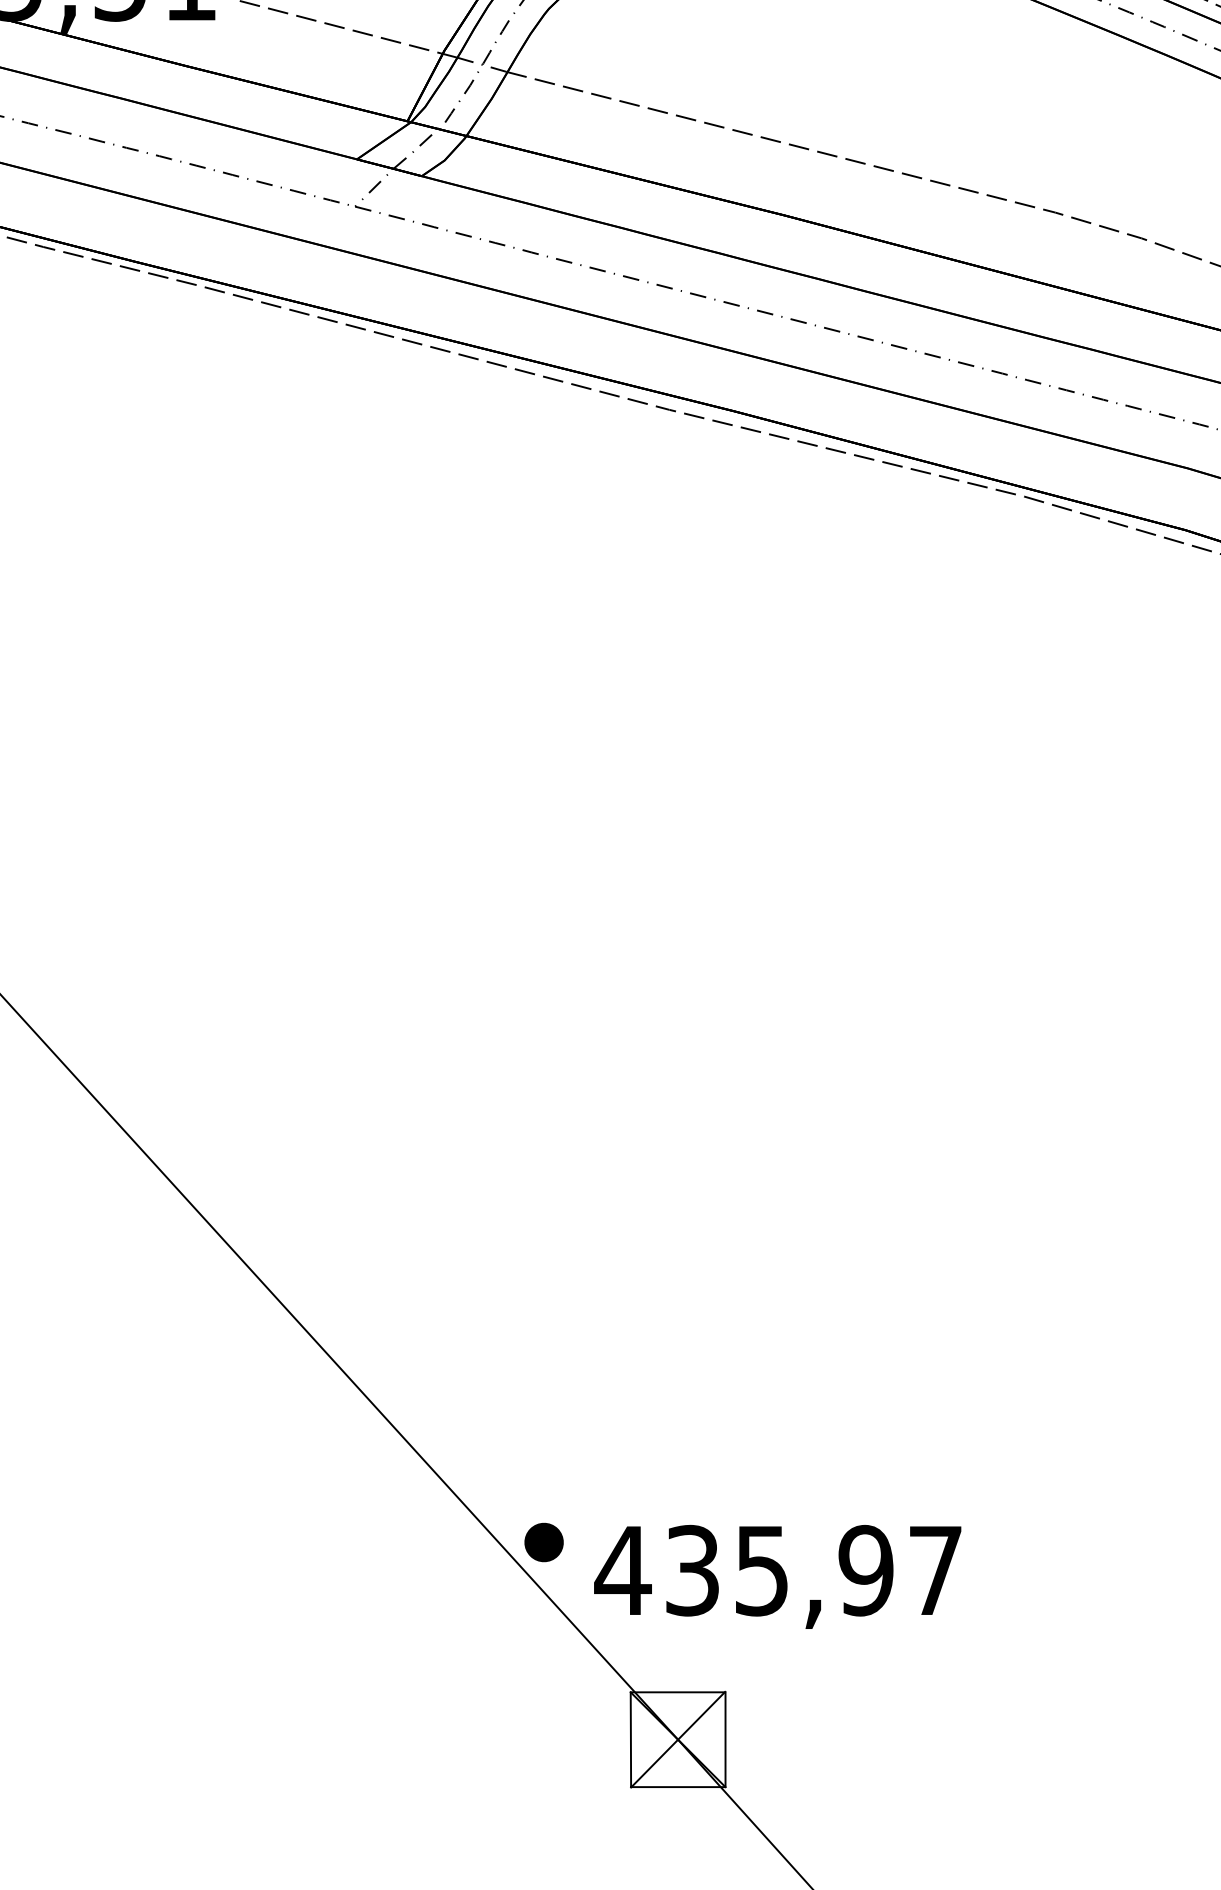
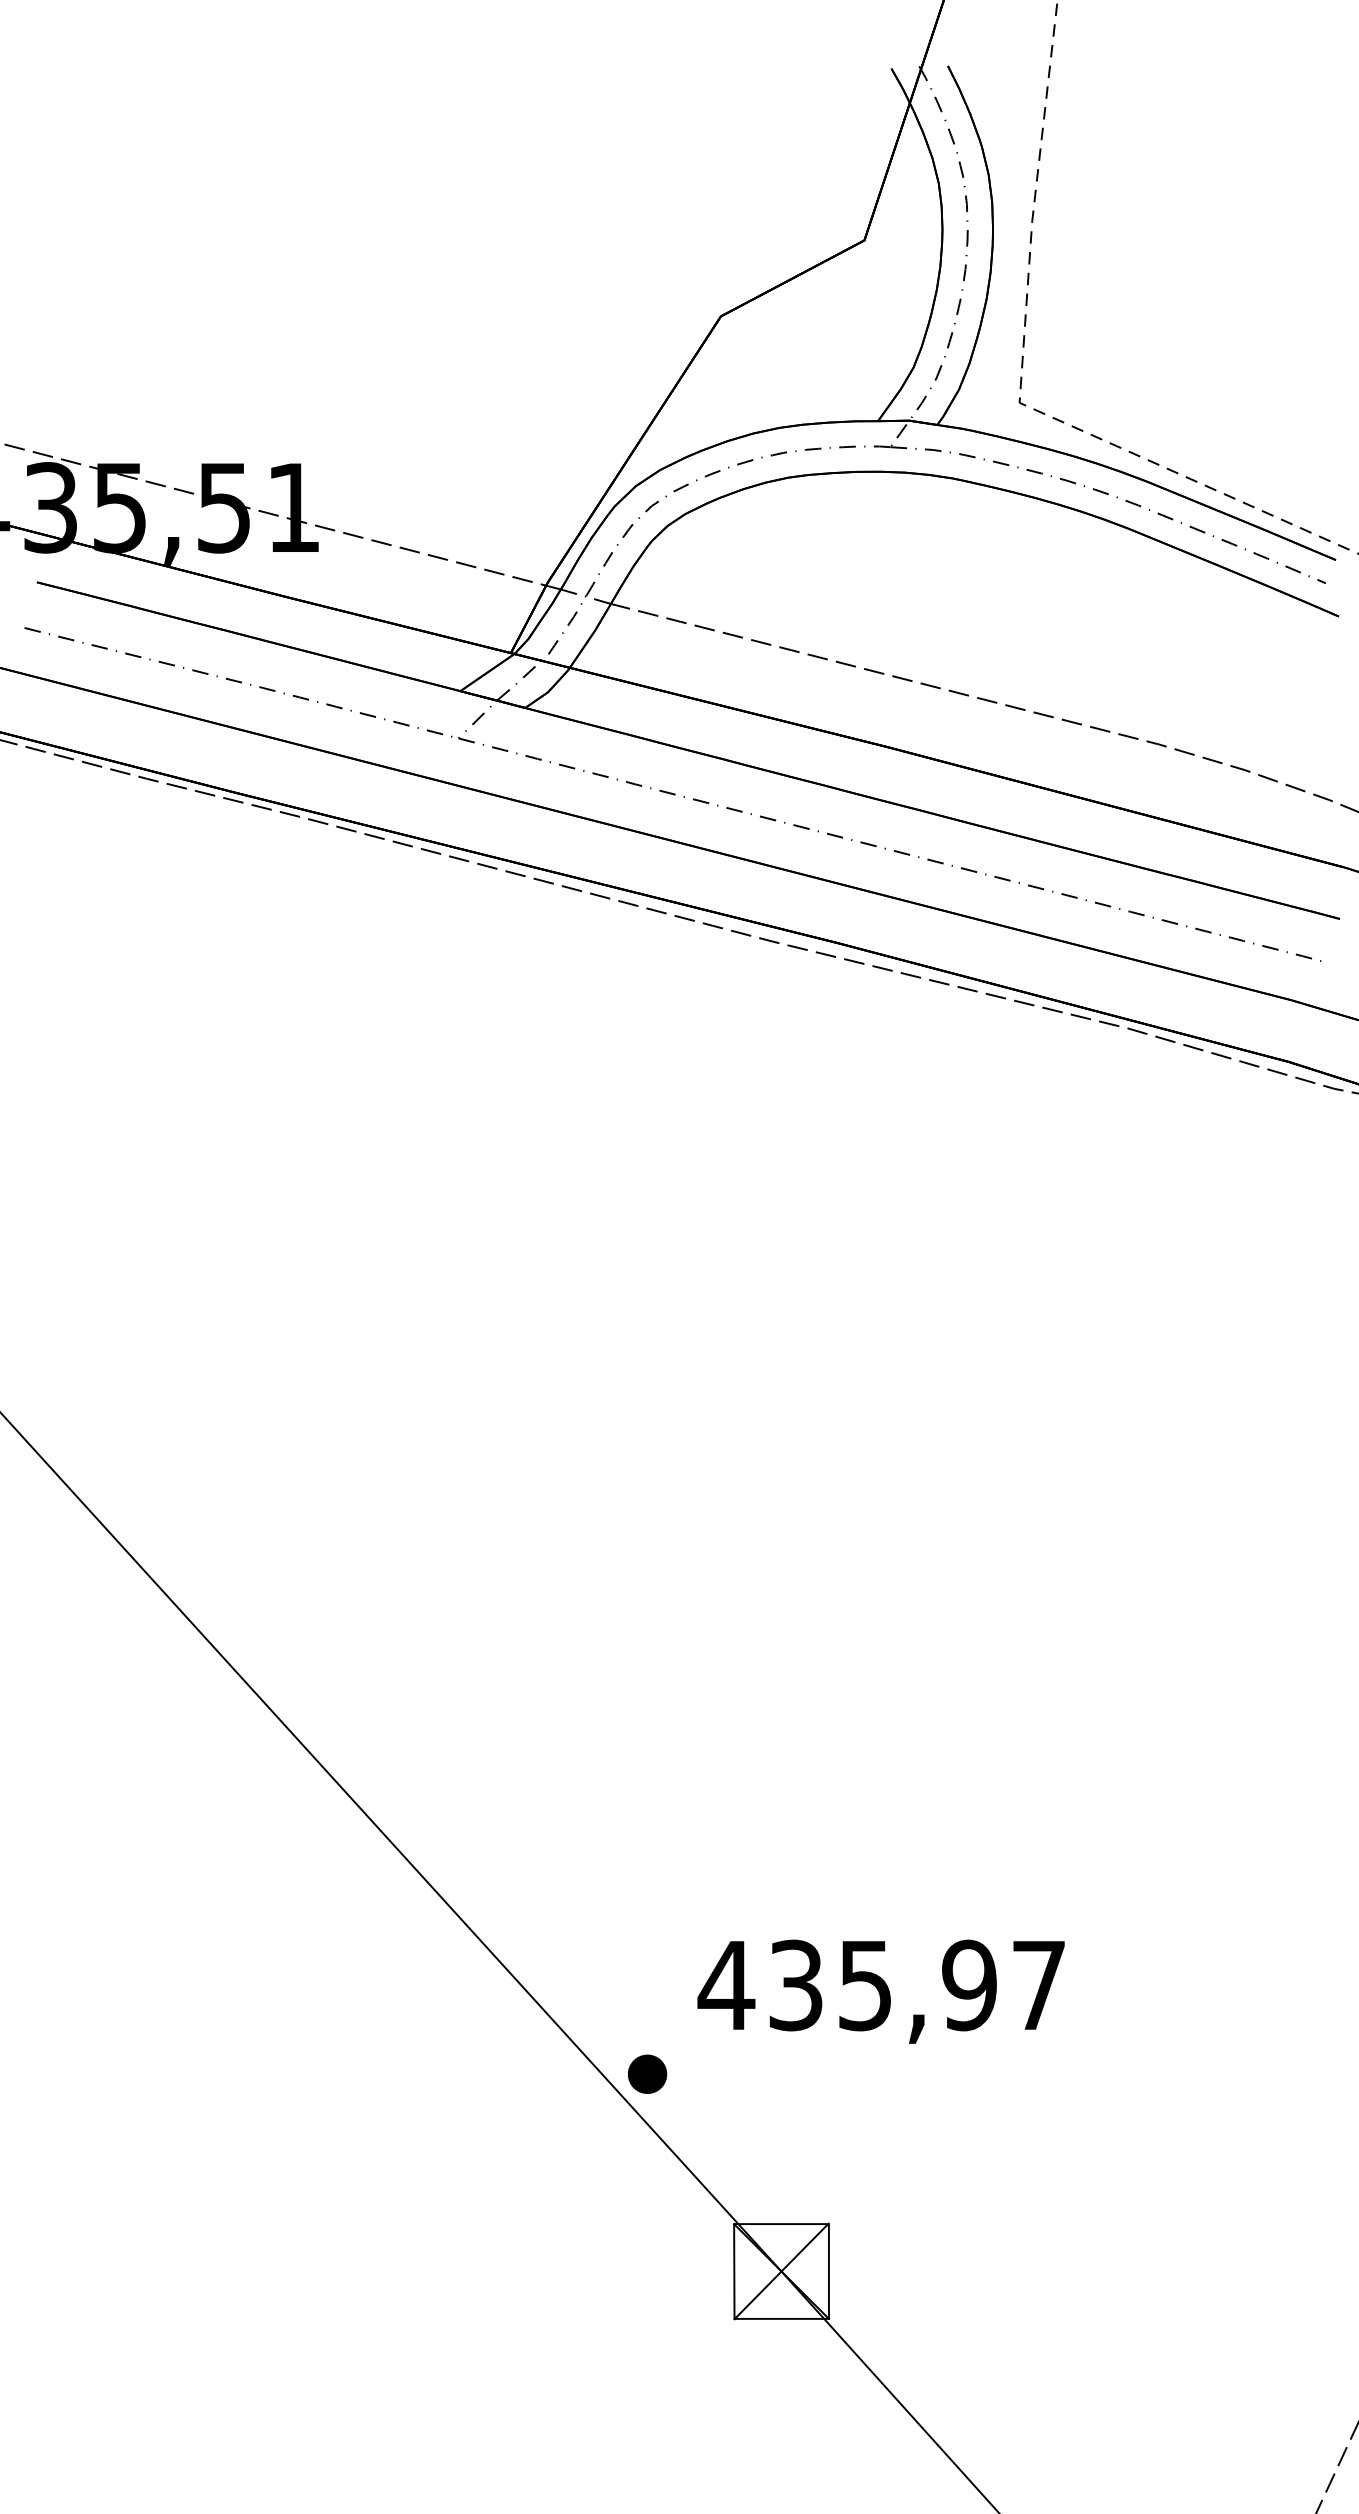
text: (777, 1576) -> (880, 1991), moved

